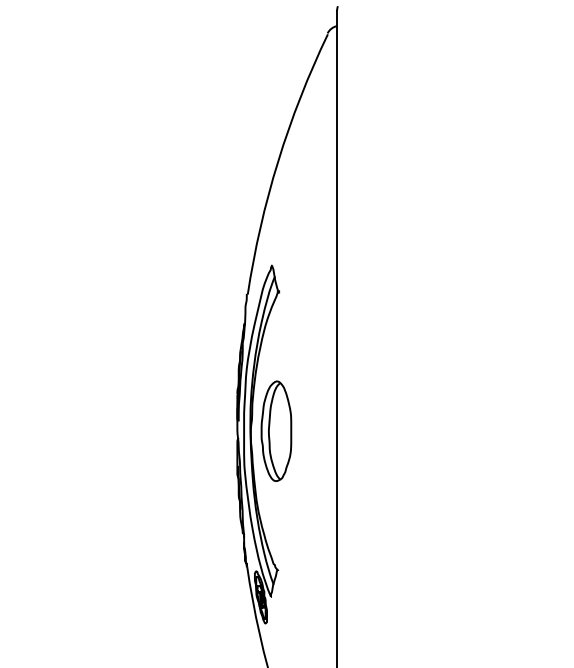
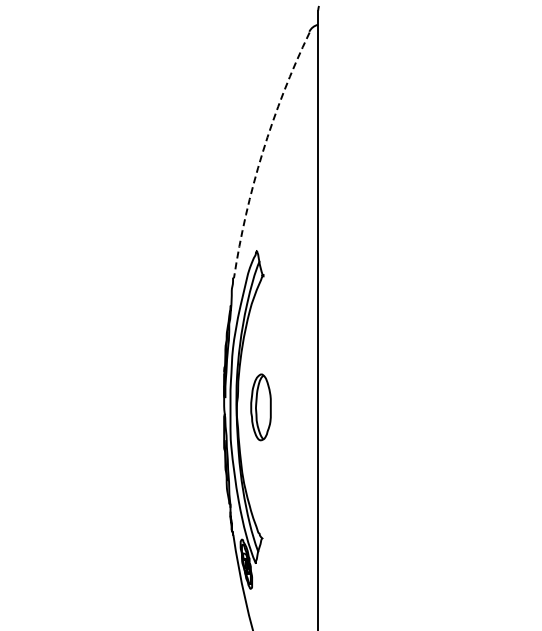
arc: (277, 161) -> (262, 152), solid -> dashed
part: (275, 431) -> (260, 407), size x0.7

